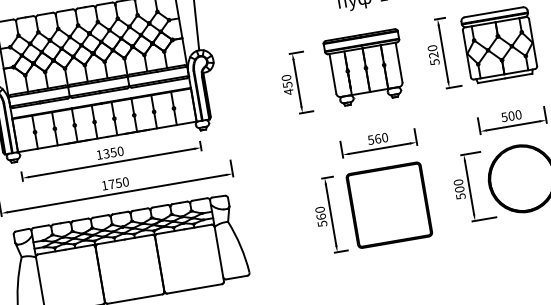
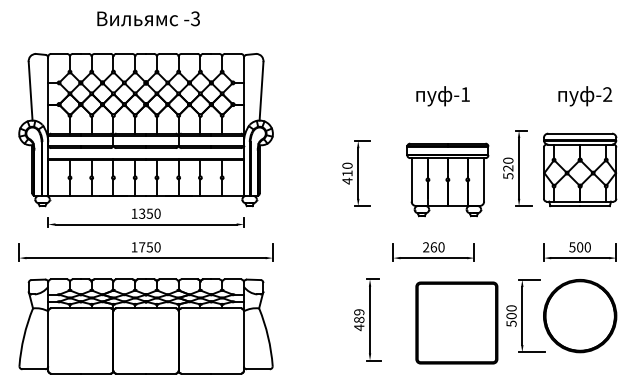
part: (365, 67) -> (447, 179), moved
text: (287, 84) -> (347, 173), 450 -> 410
text: (371, 140) -> (426, 247), 560 -> 260
part: (388, 204) -> (456, 322), moved
text: (321, 217) -> (359, 320), 560 -> 489

